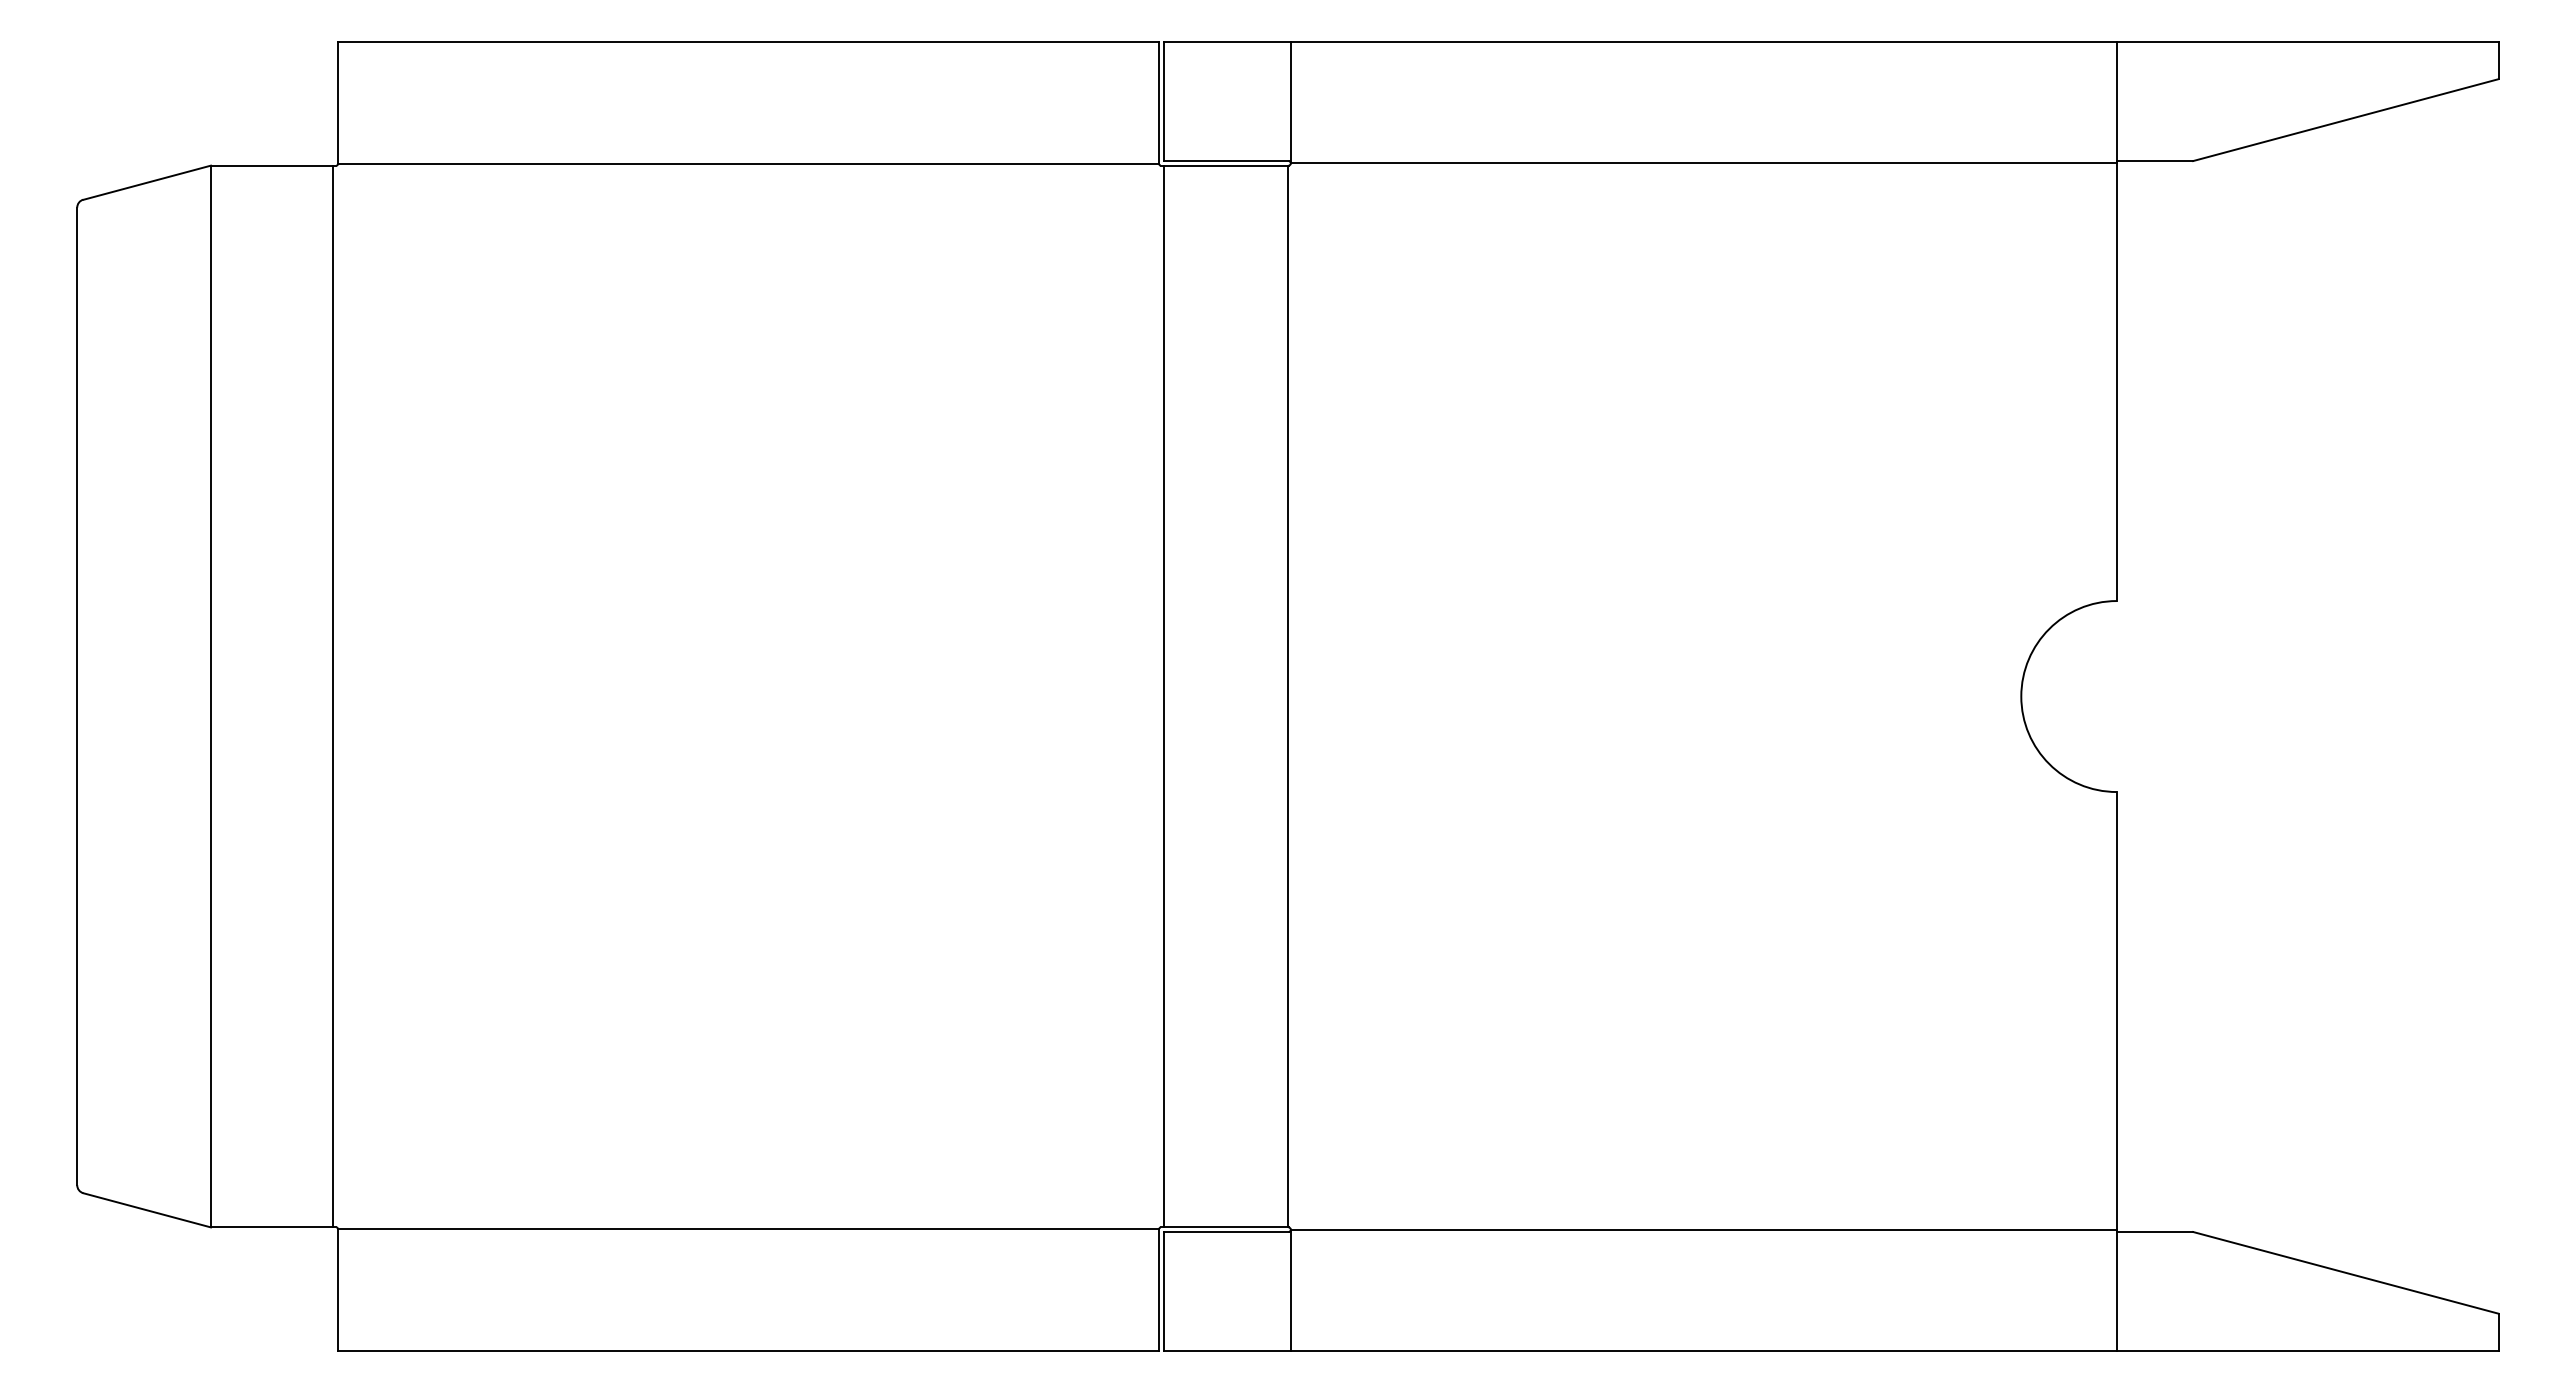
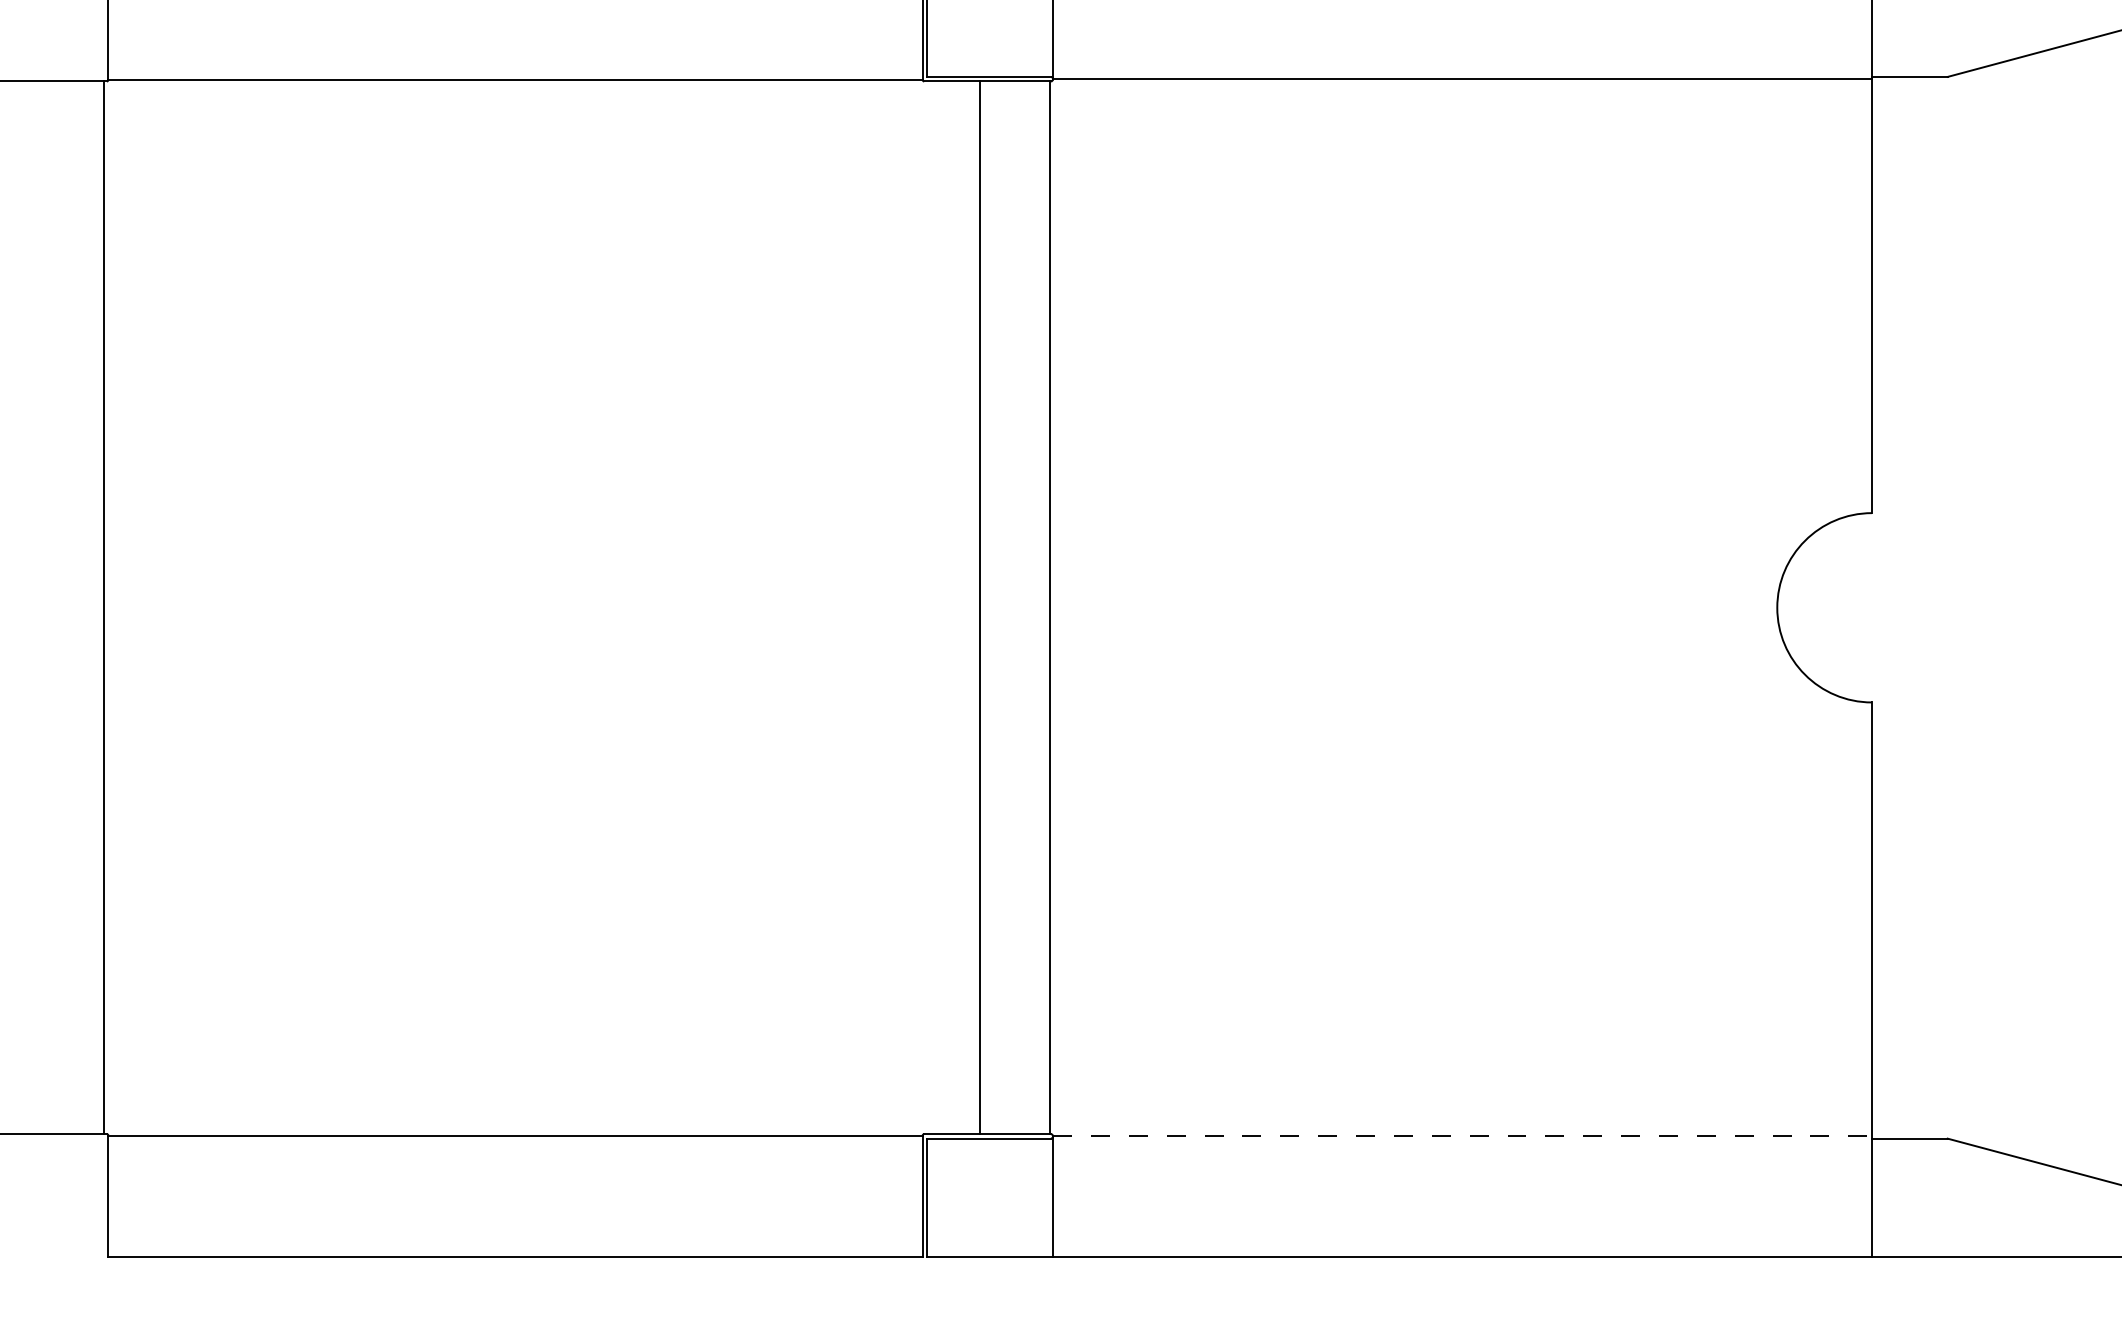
line: (1163, 696) -> (979, 607), moved
line: (1703, 1229) -> (1462, 1136), solid -> dashed

